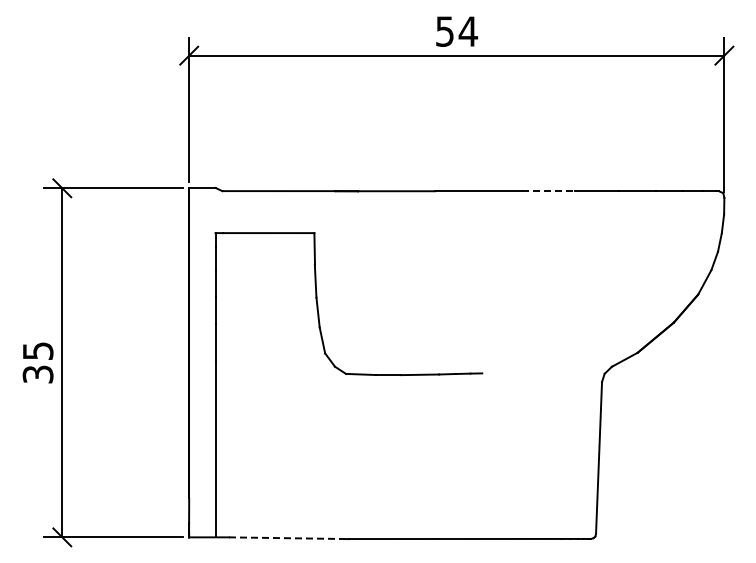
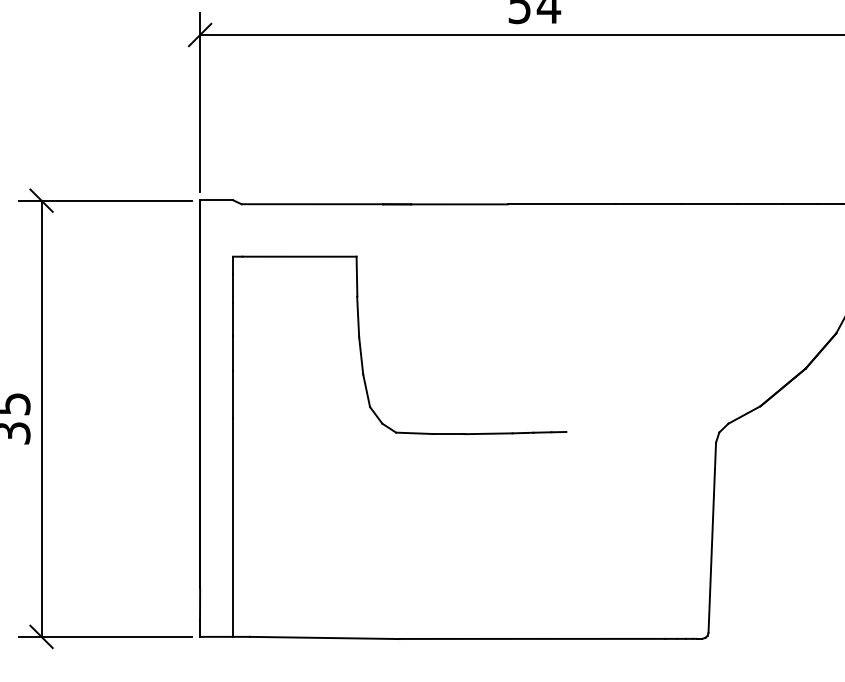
line: (548, 191) -> (649, 204), dashed -> solid
line: (287, 538) -> (322, 638), dashed -> solid

